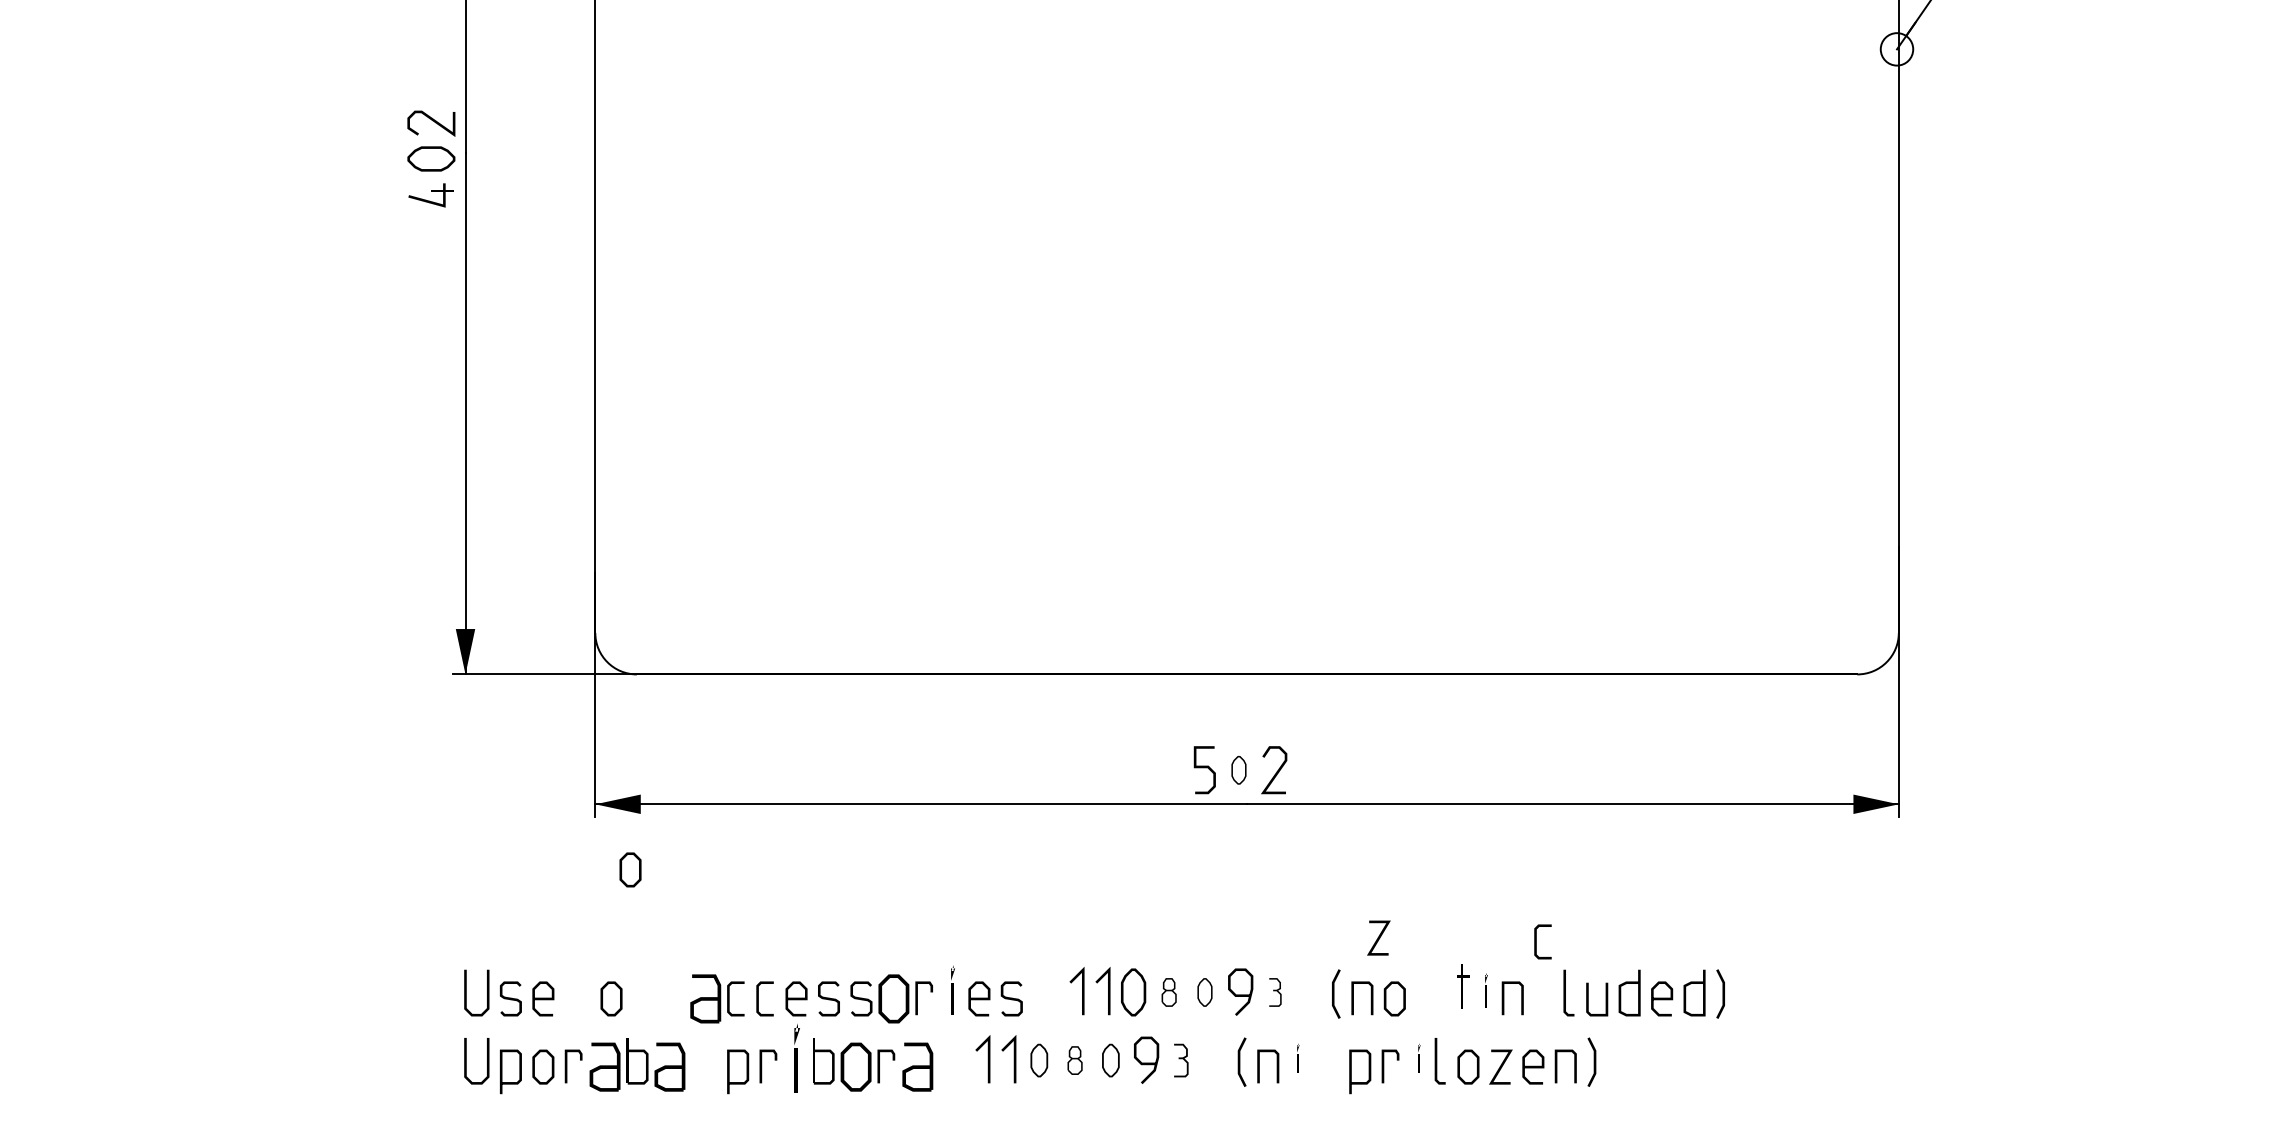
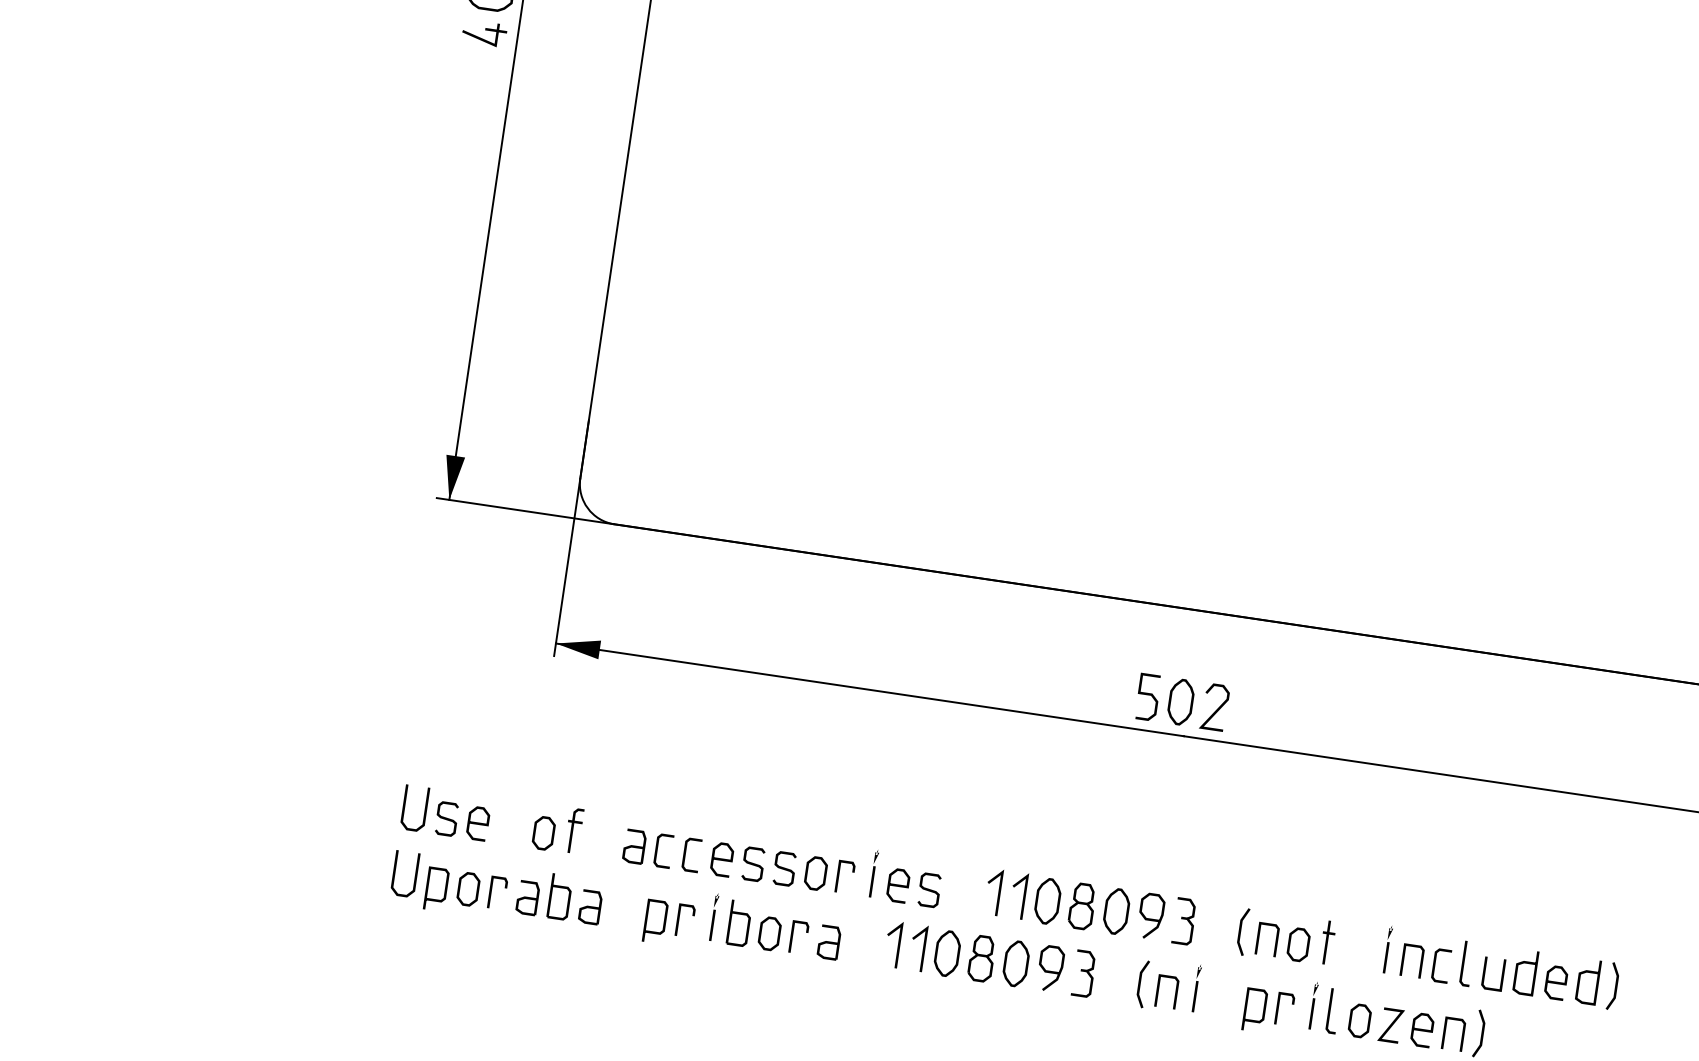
part: (1238, 770) -> (1180, 702), size x1.67
part: (630, 869) -> (580, 711), removed
line: (1378, 937) -> (1291, 883), removed
curve: (1536, 941) -> (1435, 964), moved
part: (1463, 986) -> (1328, 942), moved
part: (1486, 990) -> (1388, 949), size x1.43
part: (641, 991) -> (573, 830), added
part: (1168, 992) -> (1081, 906), size x1.67
part: (1204, 992) -> (1116, 911), size x1.67
part: (1275, 992) -> (1184, 921), size x1.67
part: (705, 998) -> (634, 846), size x0.71
part: (893, 998) -> (815, 873), size x0.71
part: (797, 1057) -> (714, 916), size x0.71
part: (1298, 1057) -> (1197, 987), size x1.67
part: (1419, 1057) -> (1314, 1004), size x1.67
part: (1038, 1060) -> (946, 953), size x1.43
part: (1074, 1060) -> (981, 958), size x1.67
part: (1110, 1060) -> (1015, 963), size x1.43
part: (1181, 1060) -> (1084, 973), size x1.43
part: (604, 1066) -> (527, 897), size x0.71
part: (669, 1066) -> (590, 906), size x0.71
part: (855, 1066) -> (769, 933), size x0.71
part: (917, 1066) -> (829, 941), size x0.71

